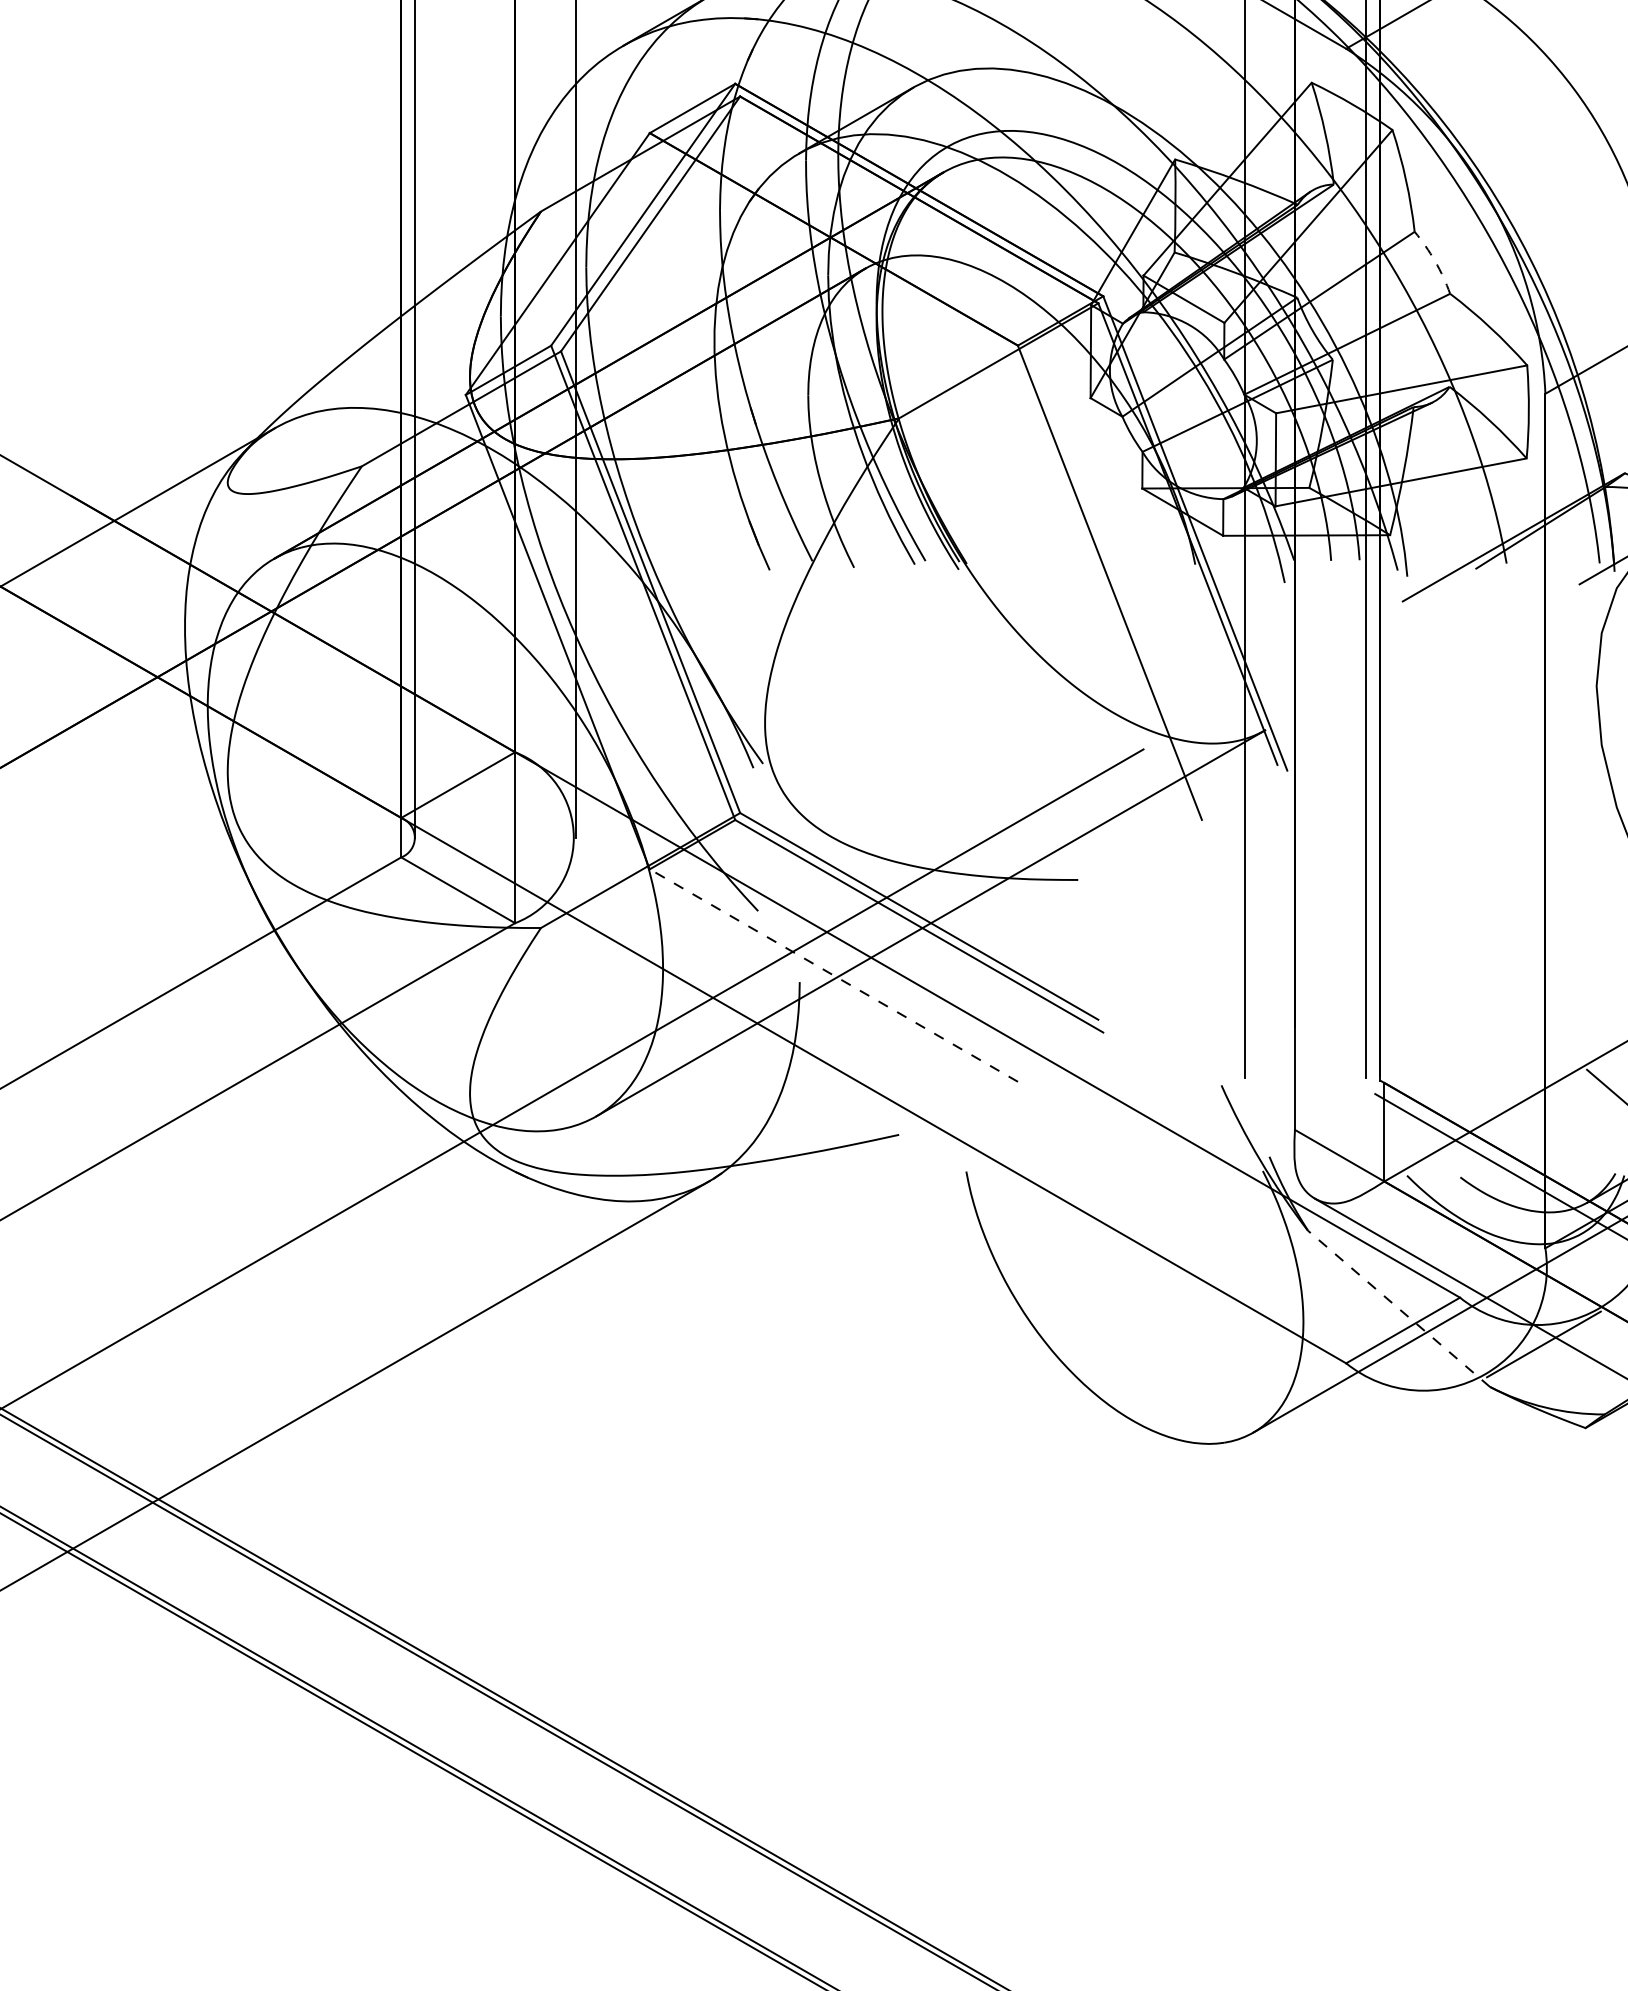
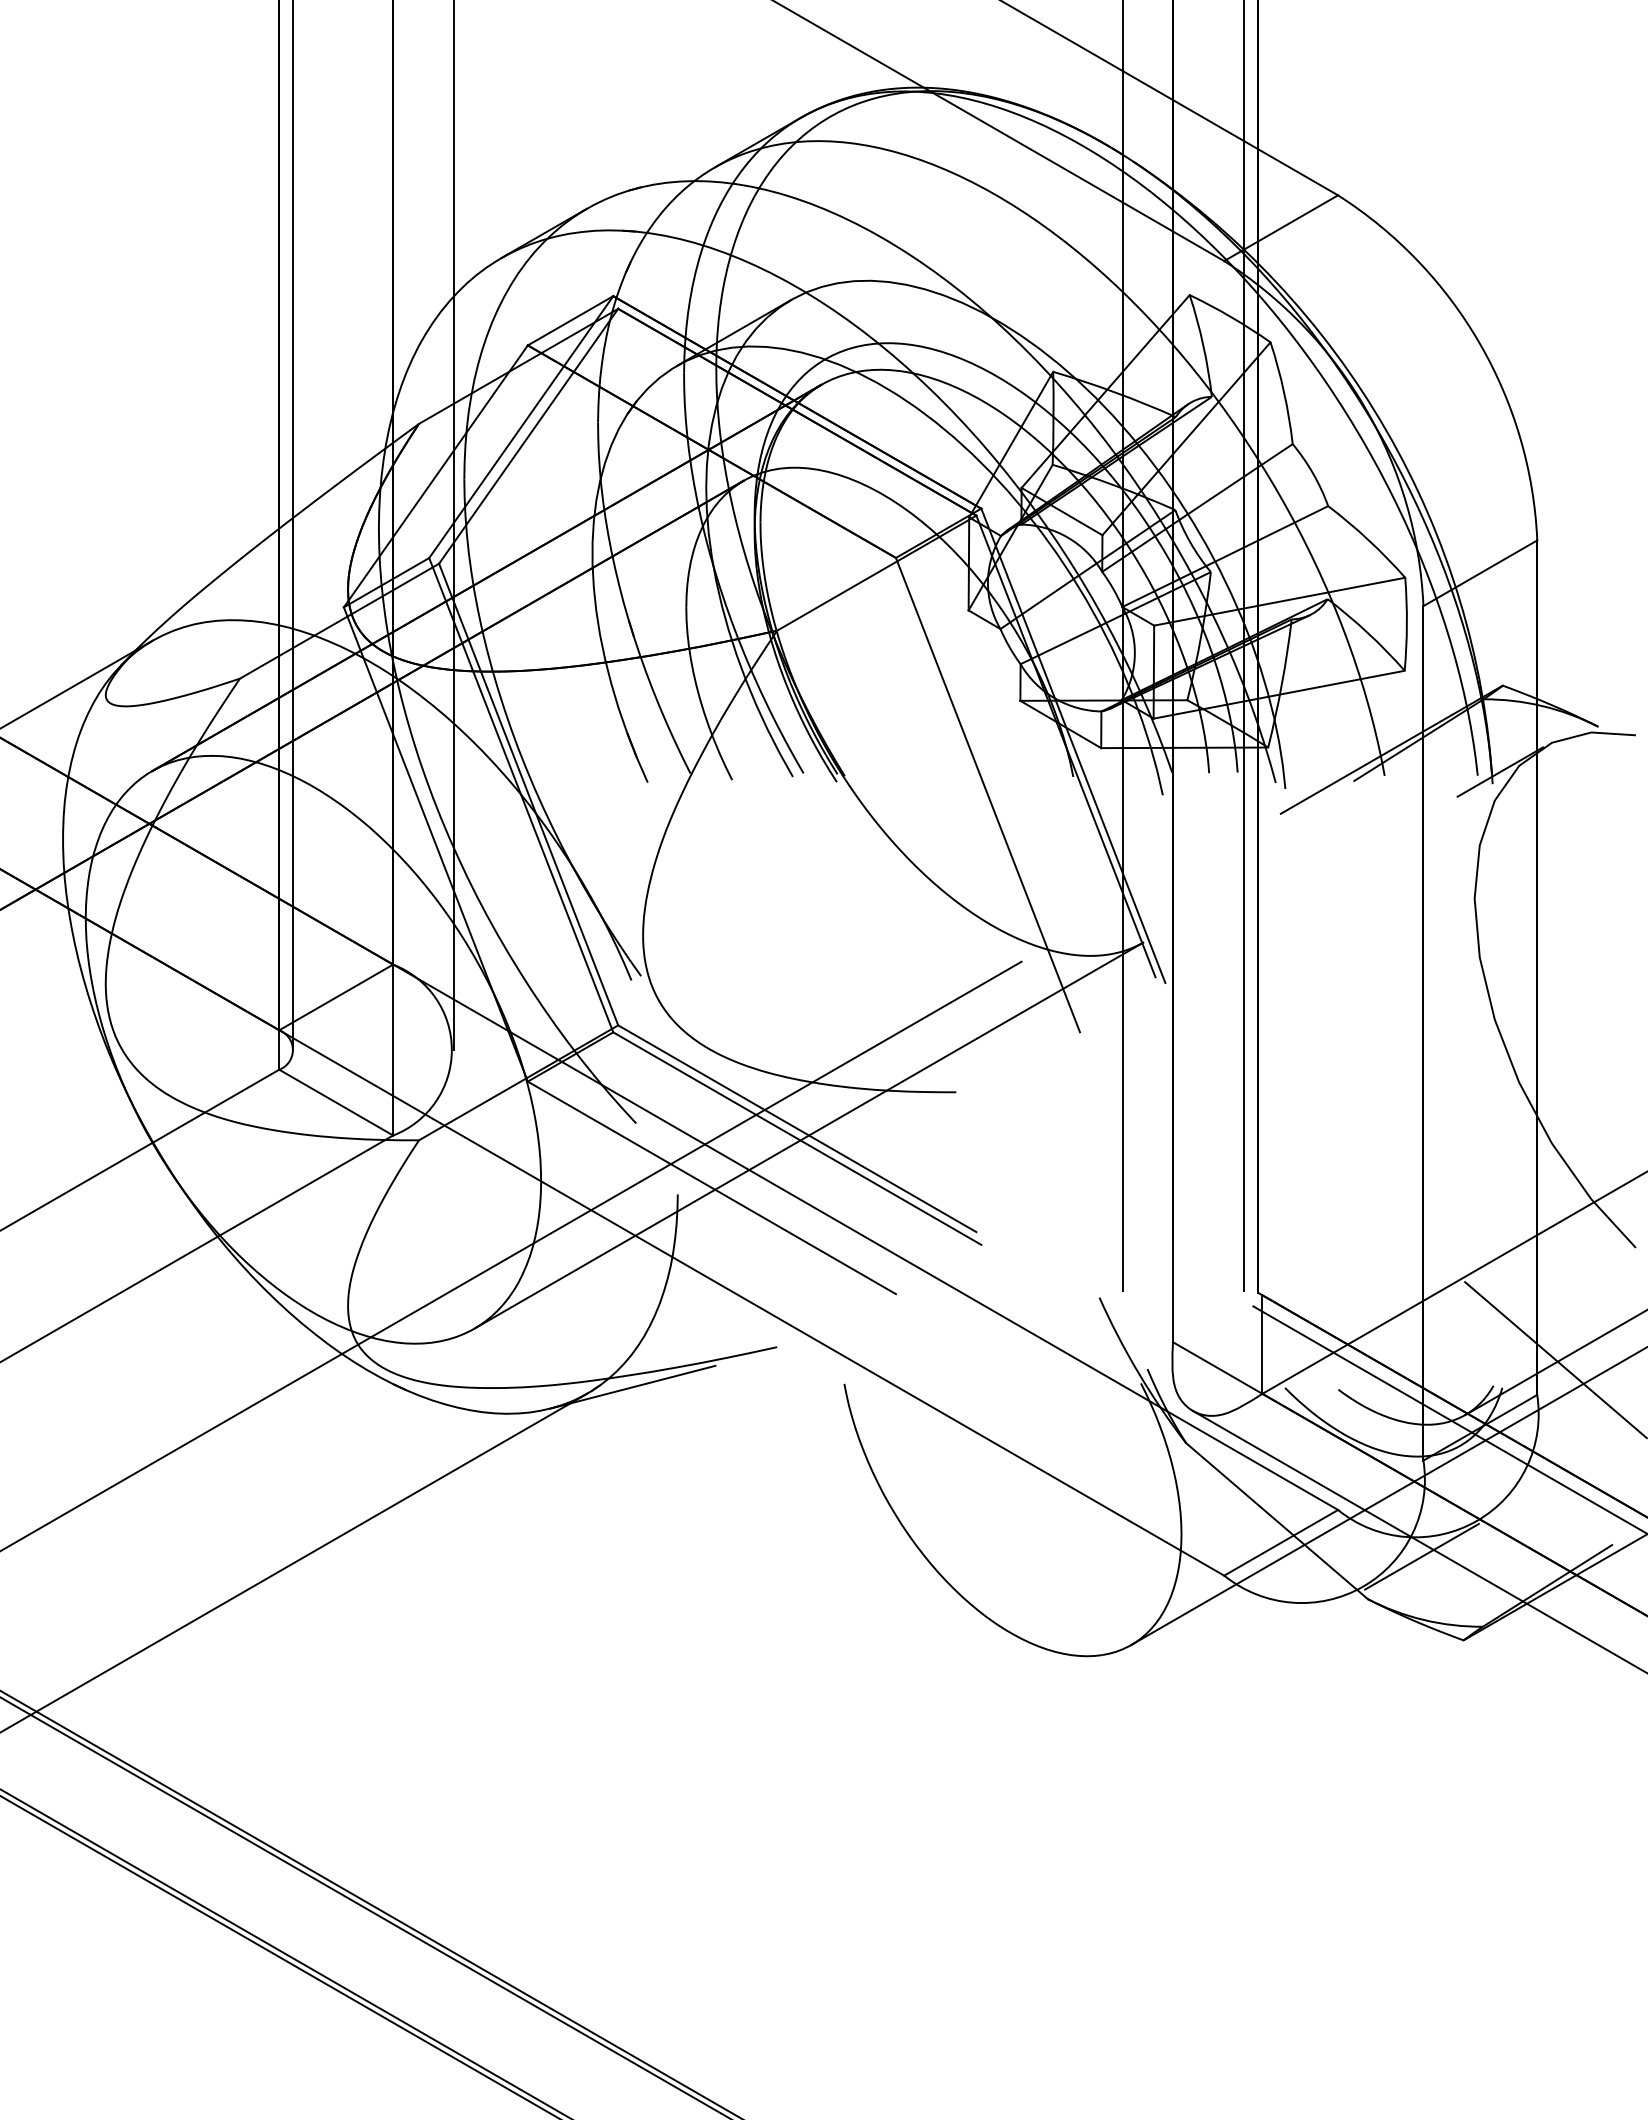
arc: (1435, 261) -> (1313, 473), dashed -> solid
line: (833, 975) -> (711, 1187), dashed -> solid
line: (754, 1174) -> (632, 1386), added
line: (1399, 1309) -> (1277, 1521), dashed -> solid

